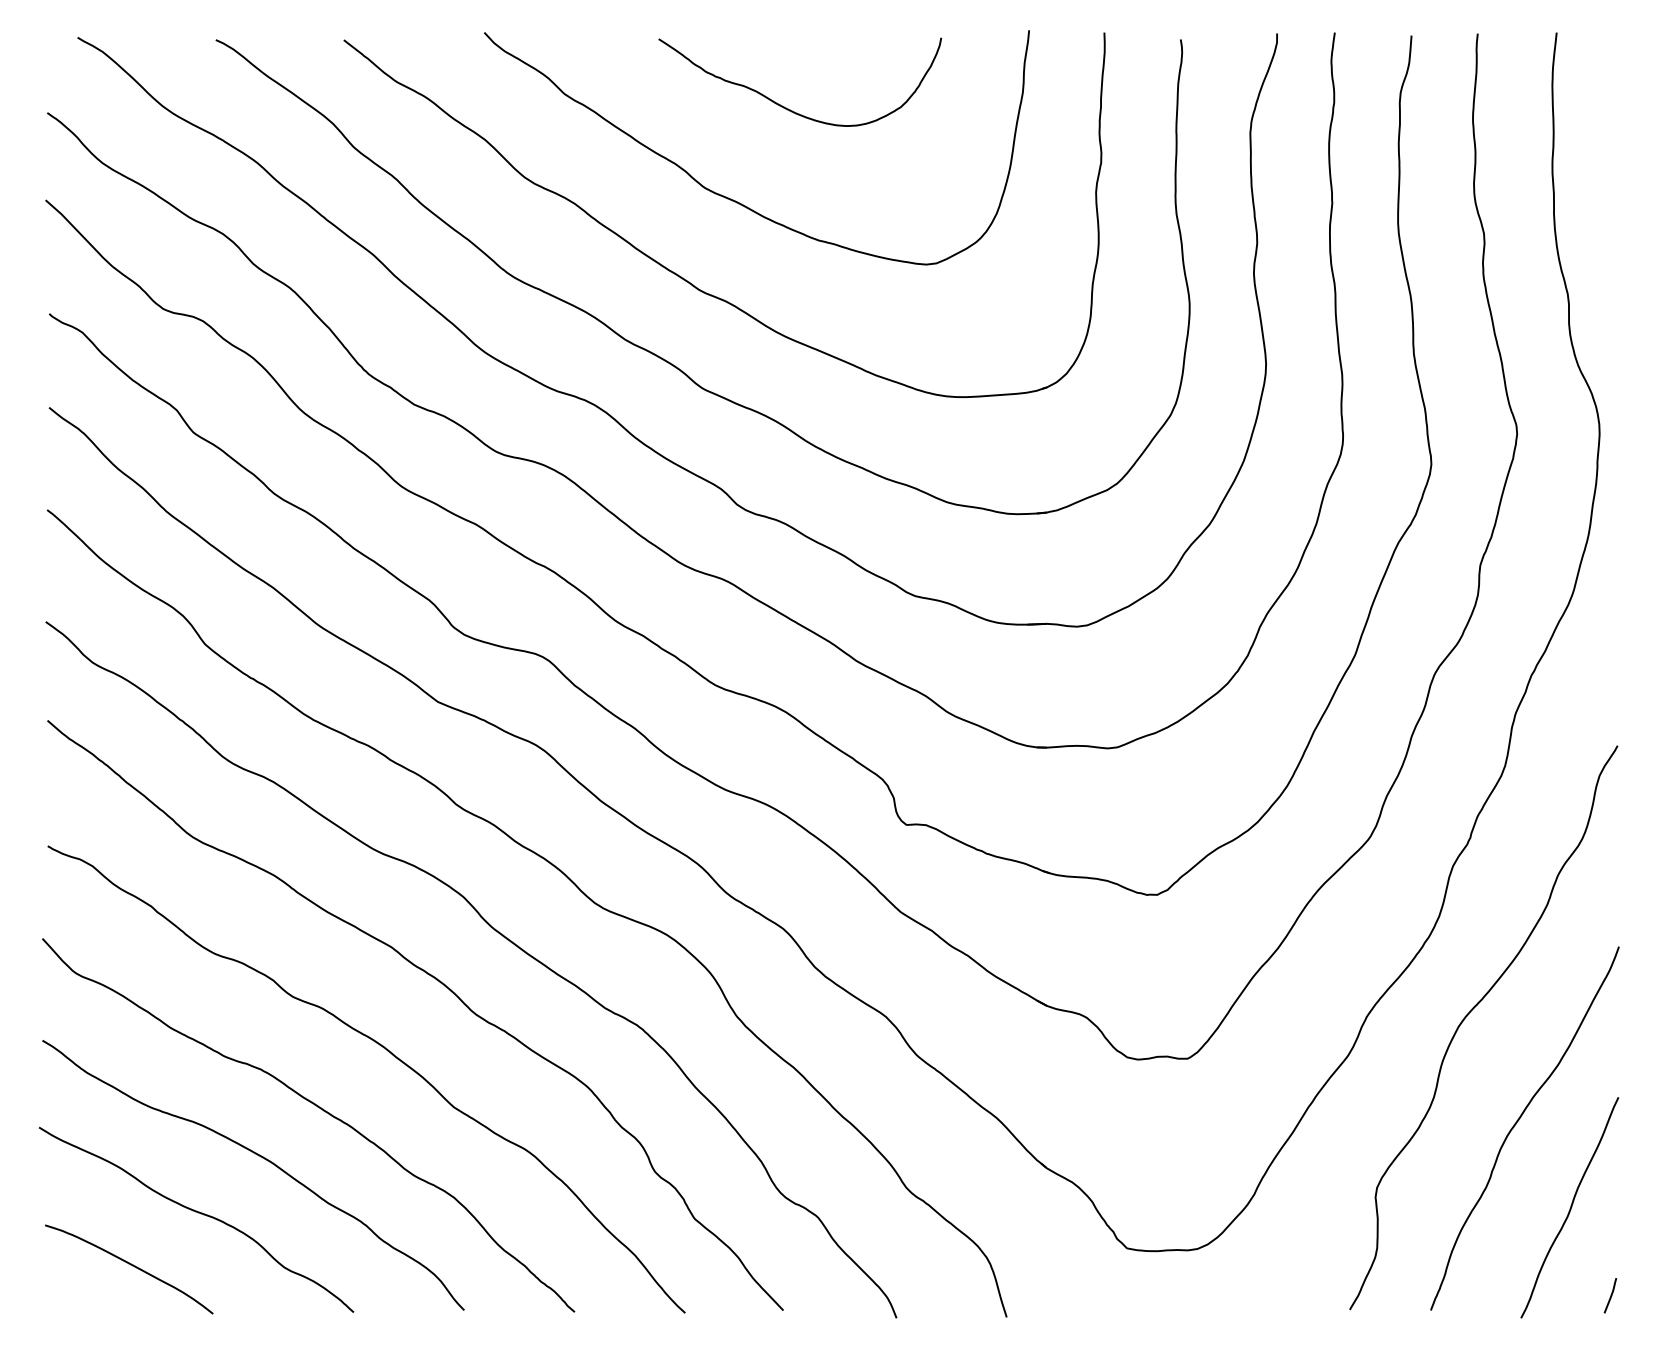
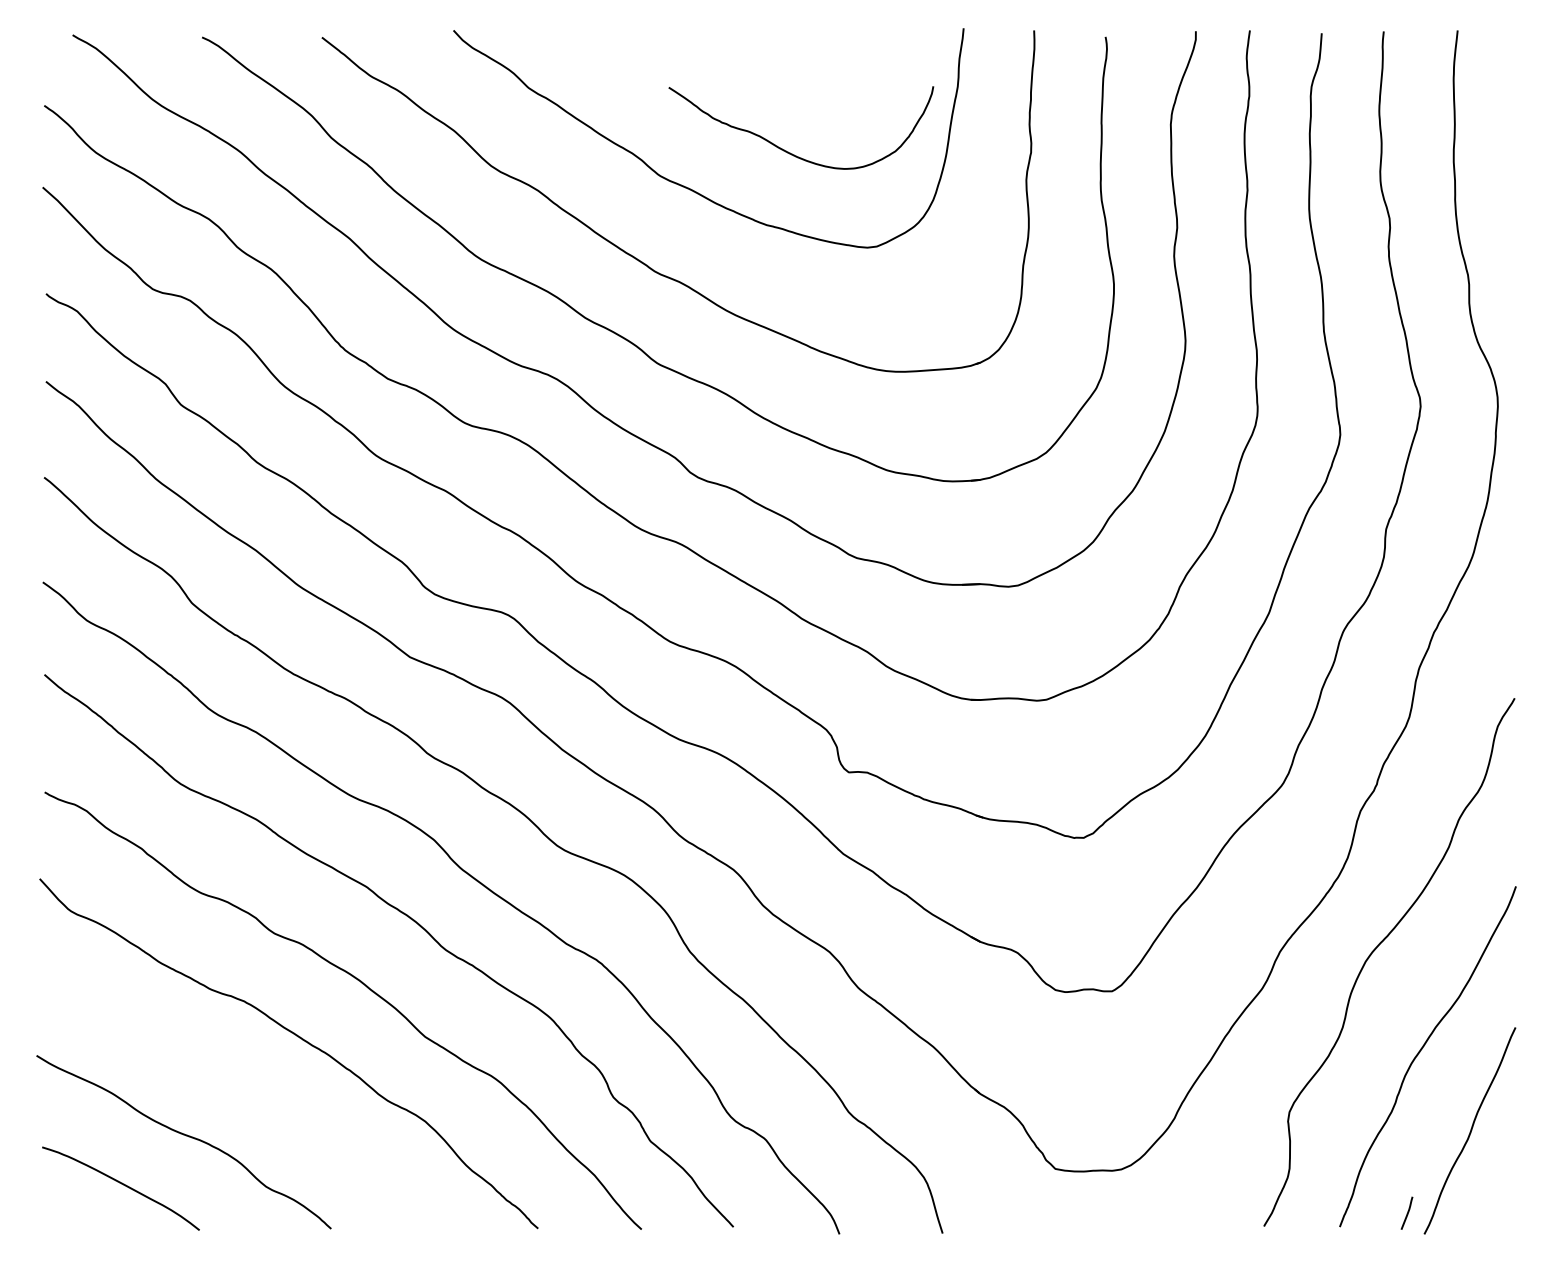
curve: (786, 107) -> (788, 151), moved
curve: (265, 1160) -> (248, 1086), removed
line: (1610, 1294) -> (1407, 1212), moved

